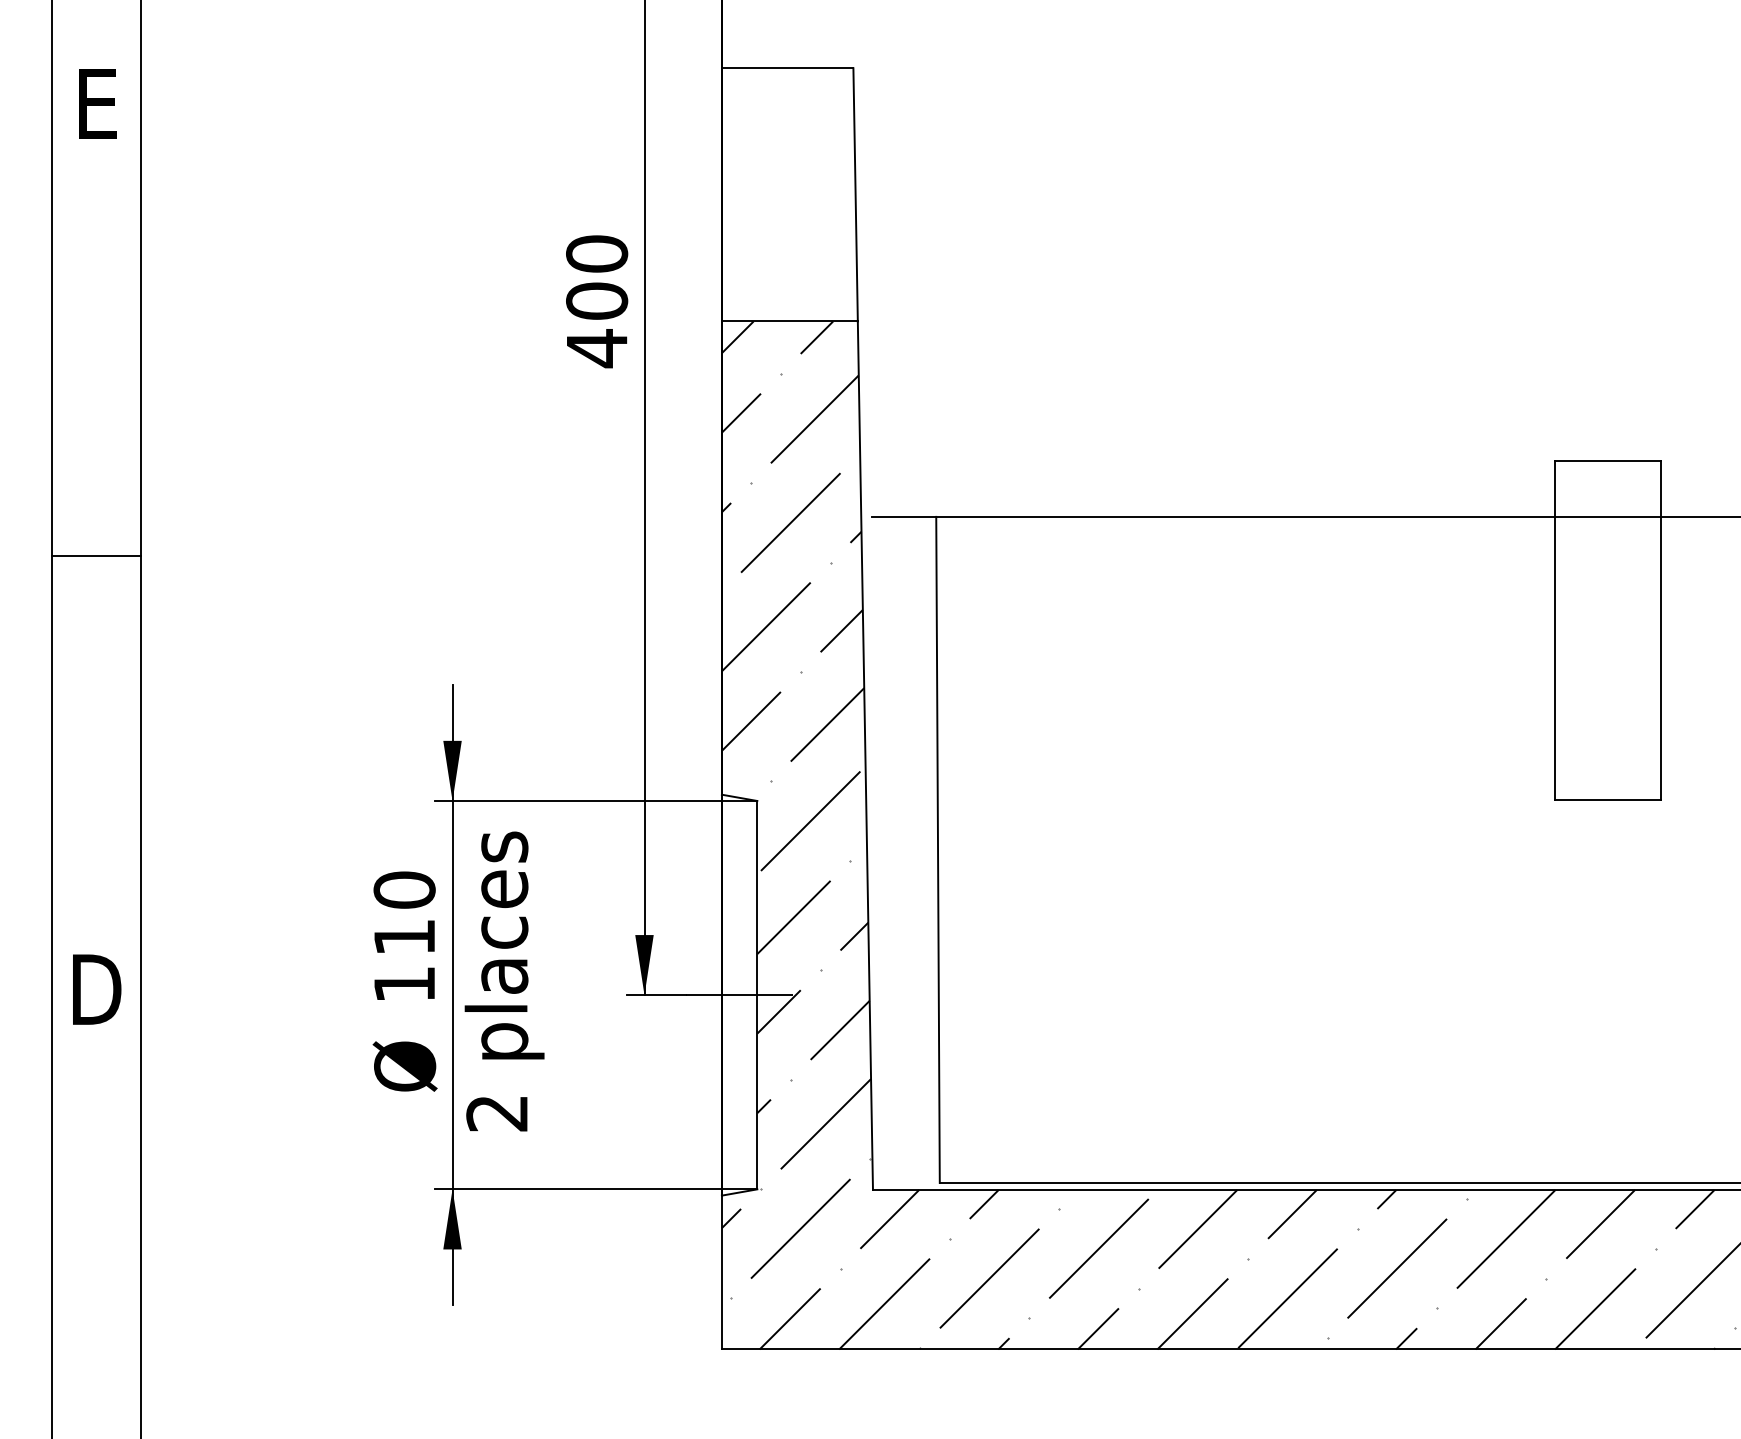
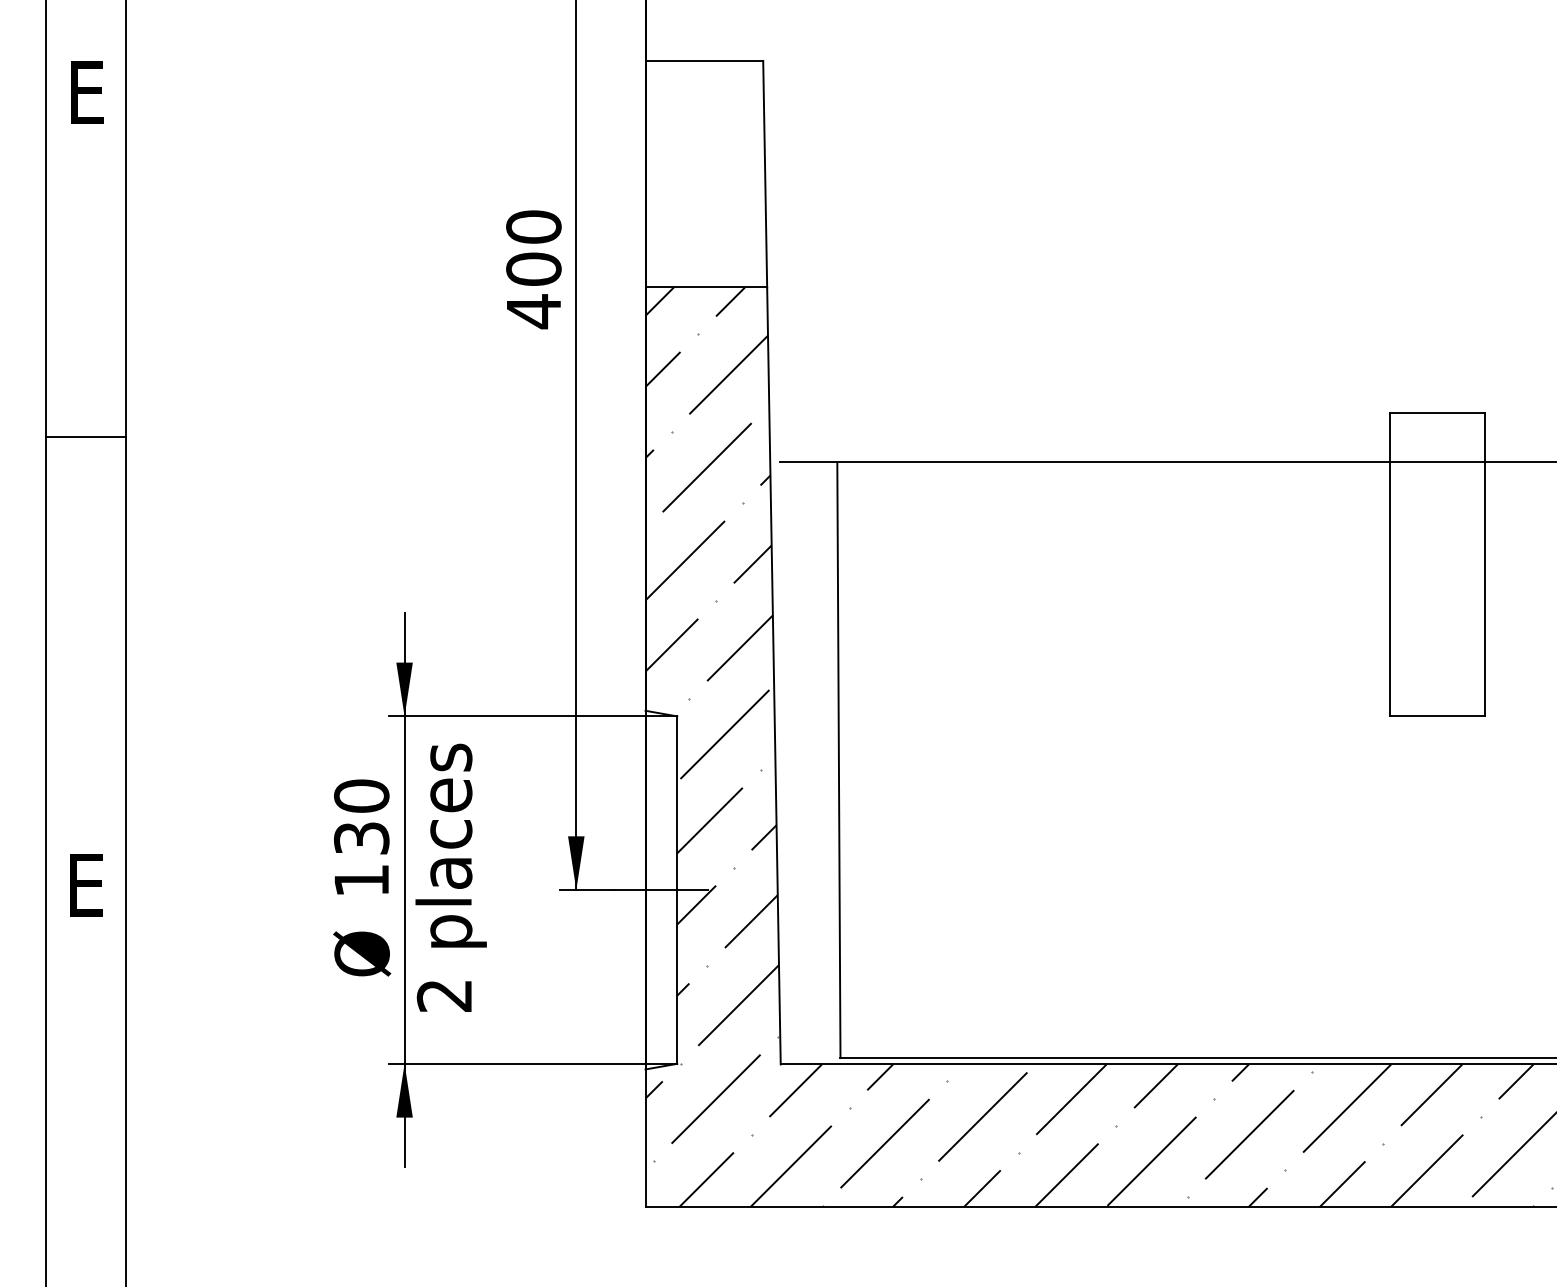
line: (96, 556) -> (86, 437), moved
text: (404, 937) -> (361, 838), 110 -> 130
text: (97, 989) -> (86, 885), D -> E

